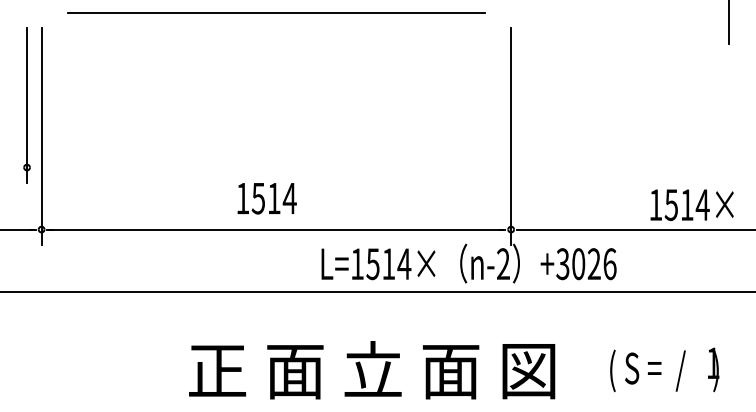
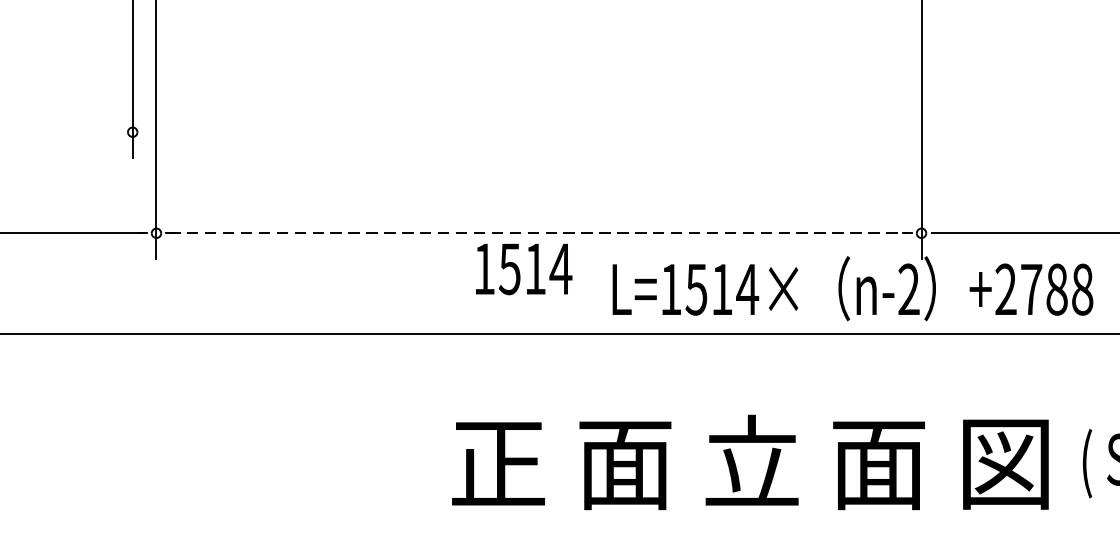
text: (266, 198) -> (522, 269), moved
line: (276, 229) -> (539, 233), solid -> dashed
text: (586, 264) -> (1044, 290), +3026 -> +2788
text: (372, 370) -> (751, 462), moved

